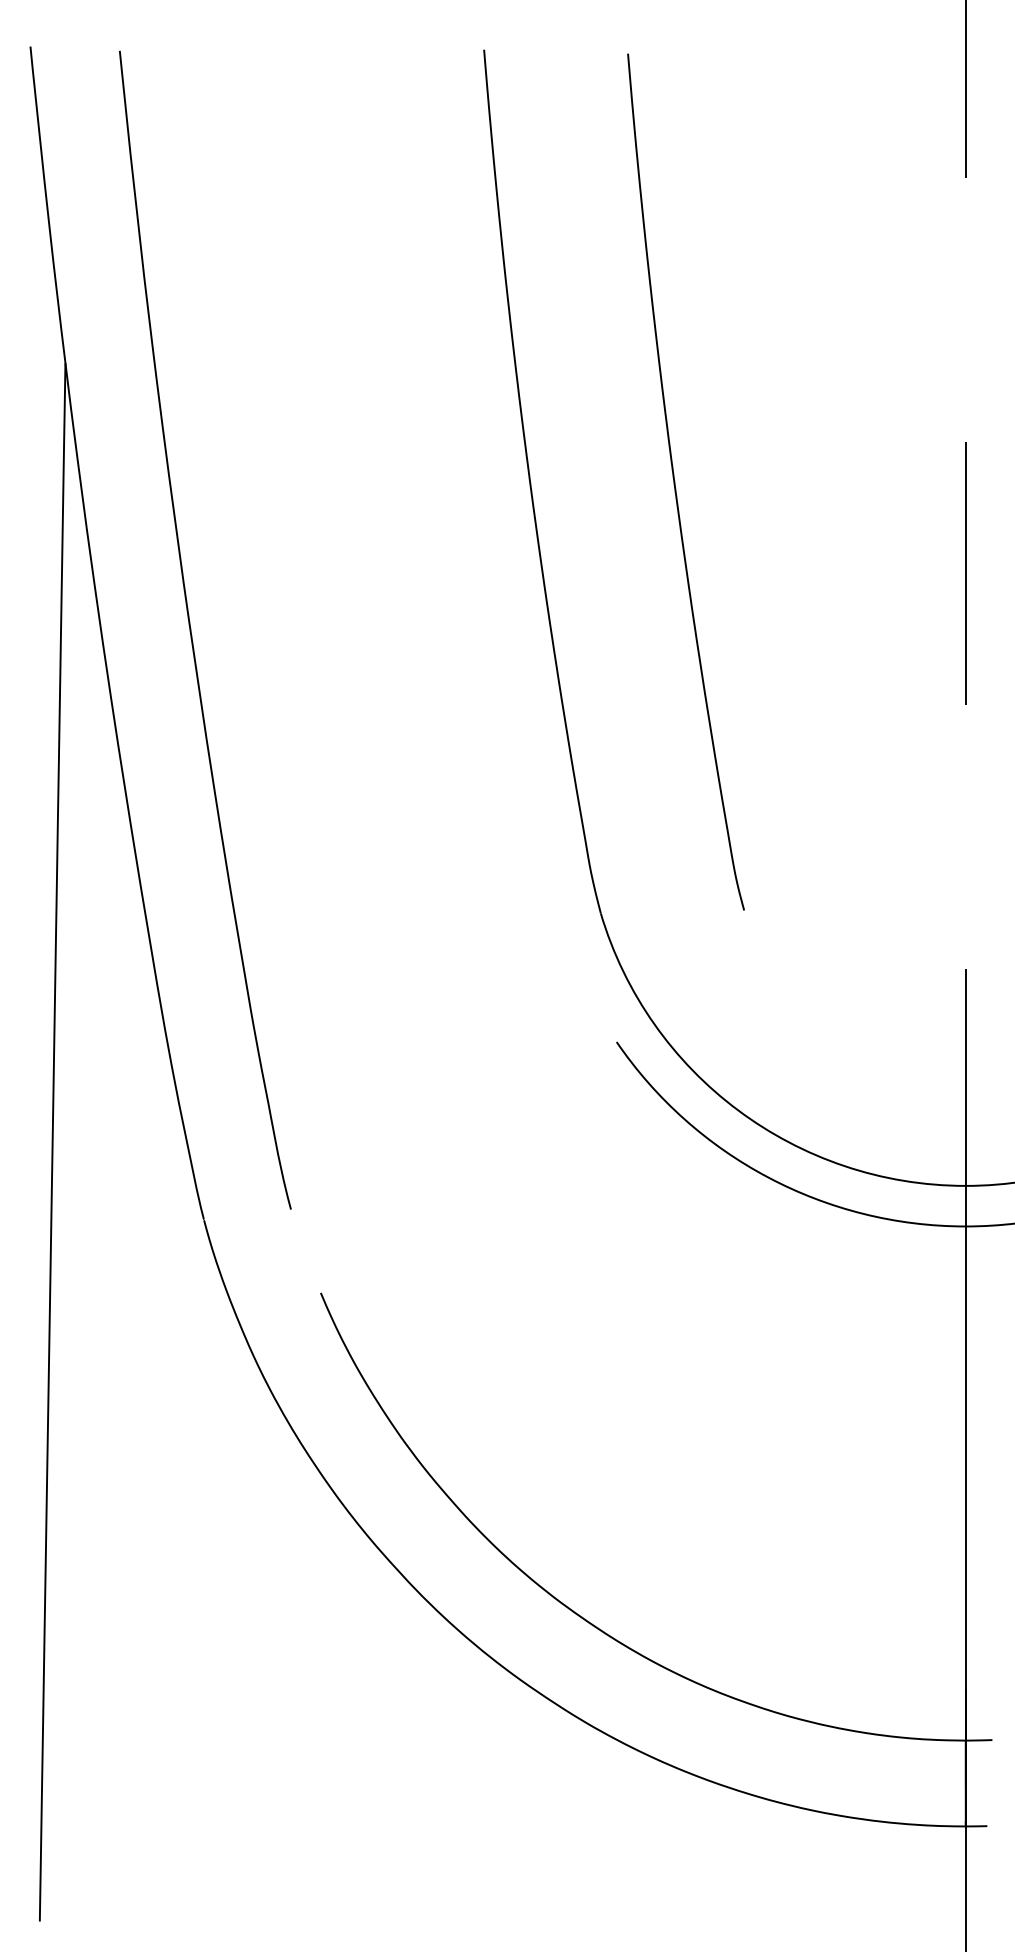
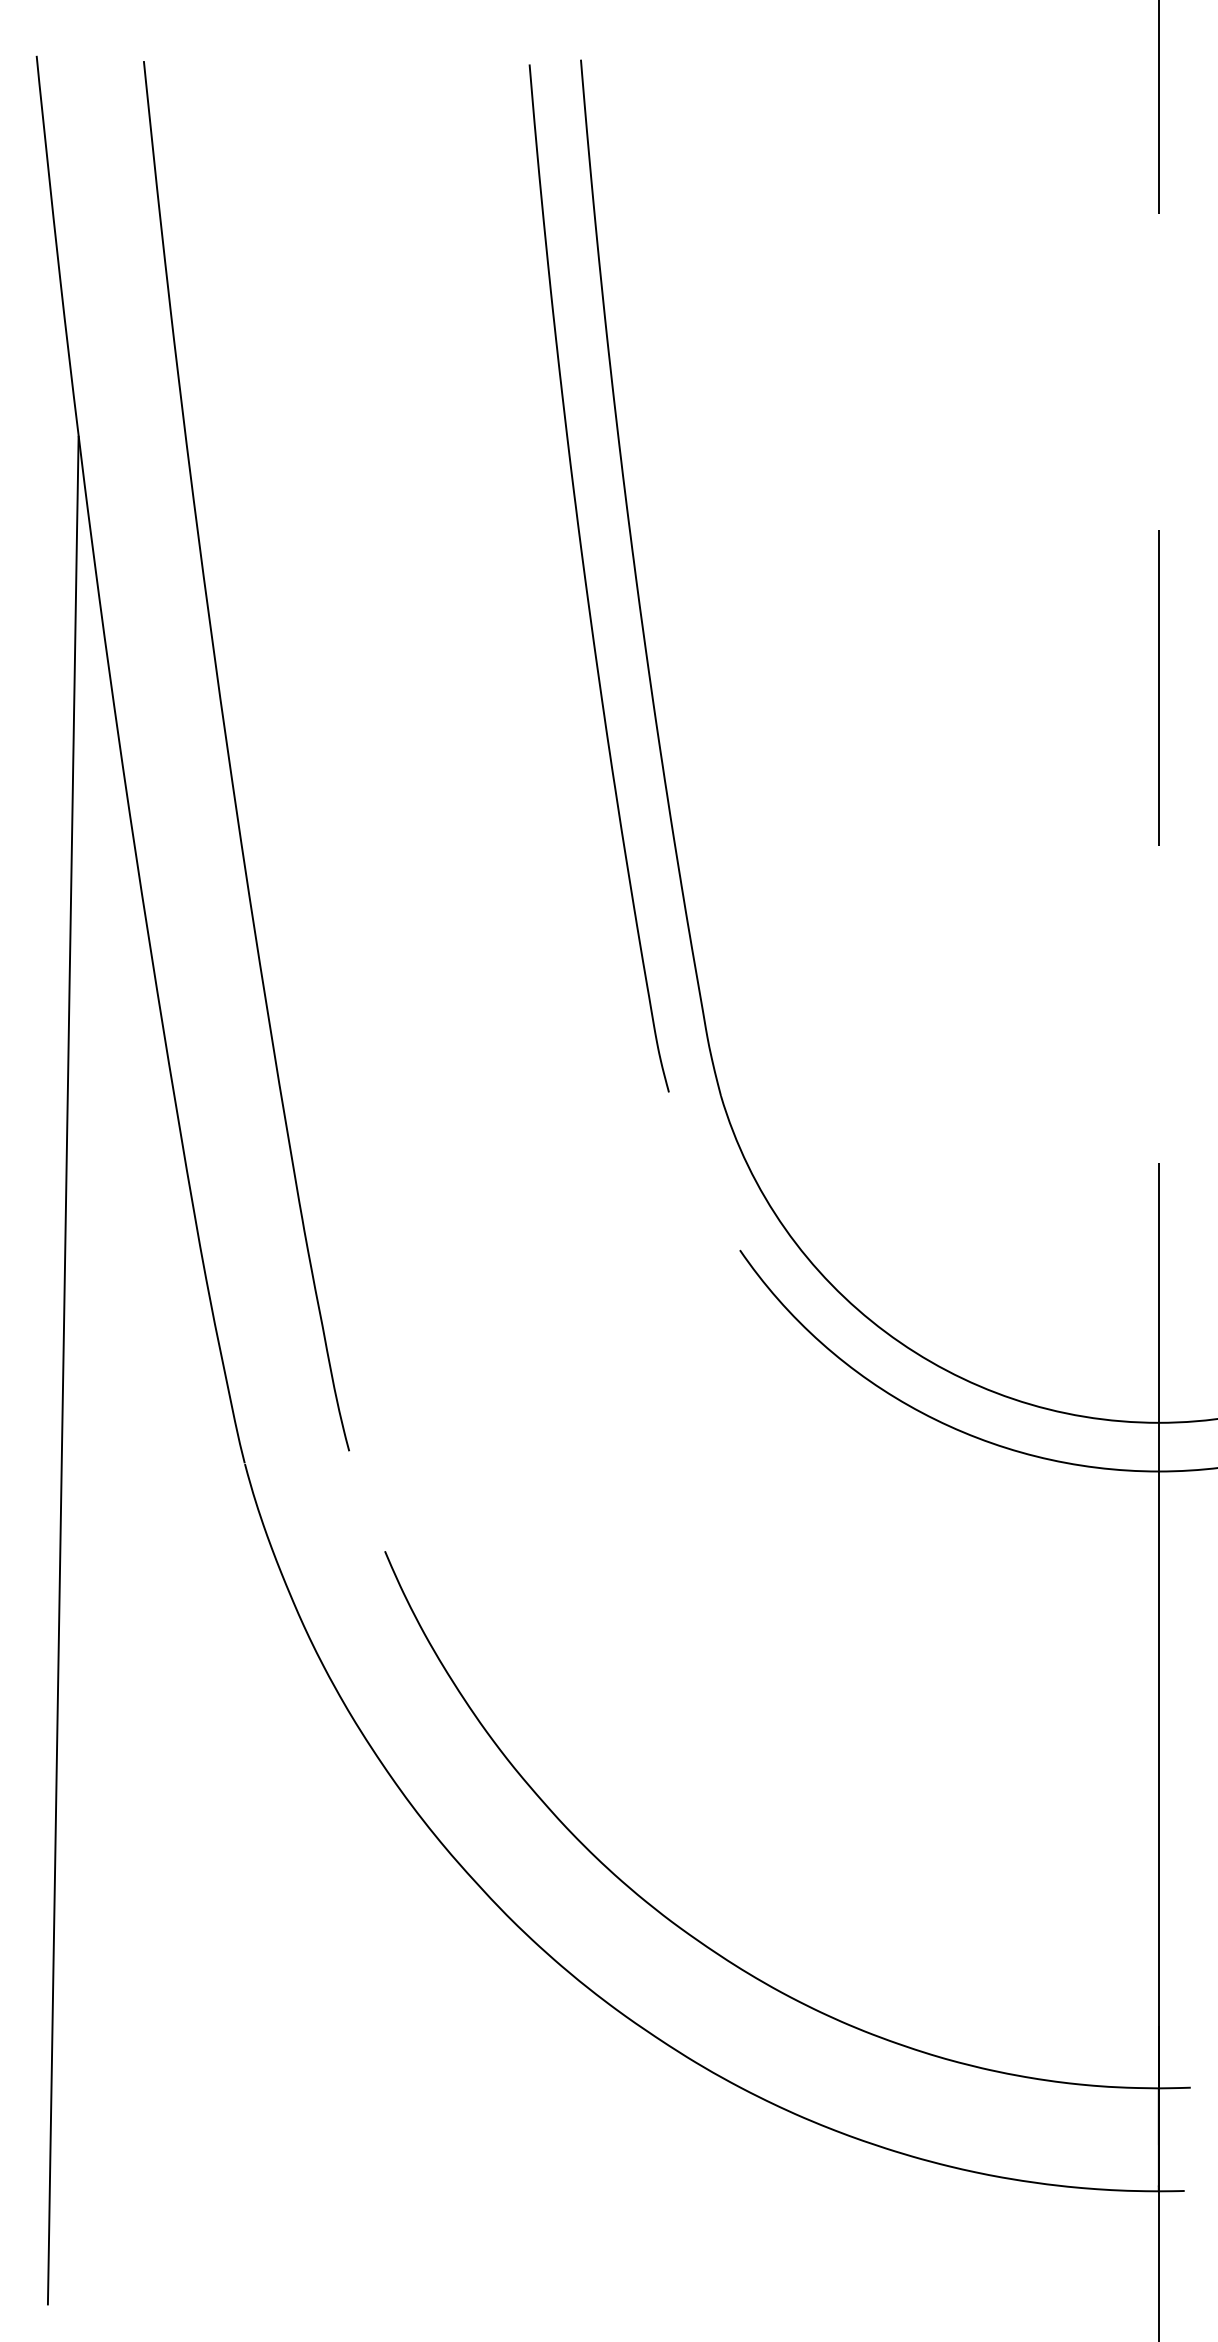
curve: (675, 482) -> (586, 578), moved

